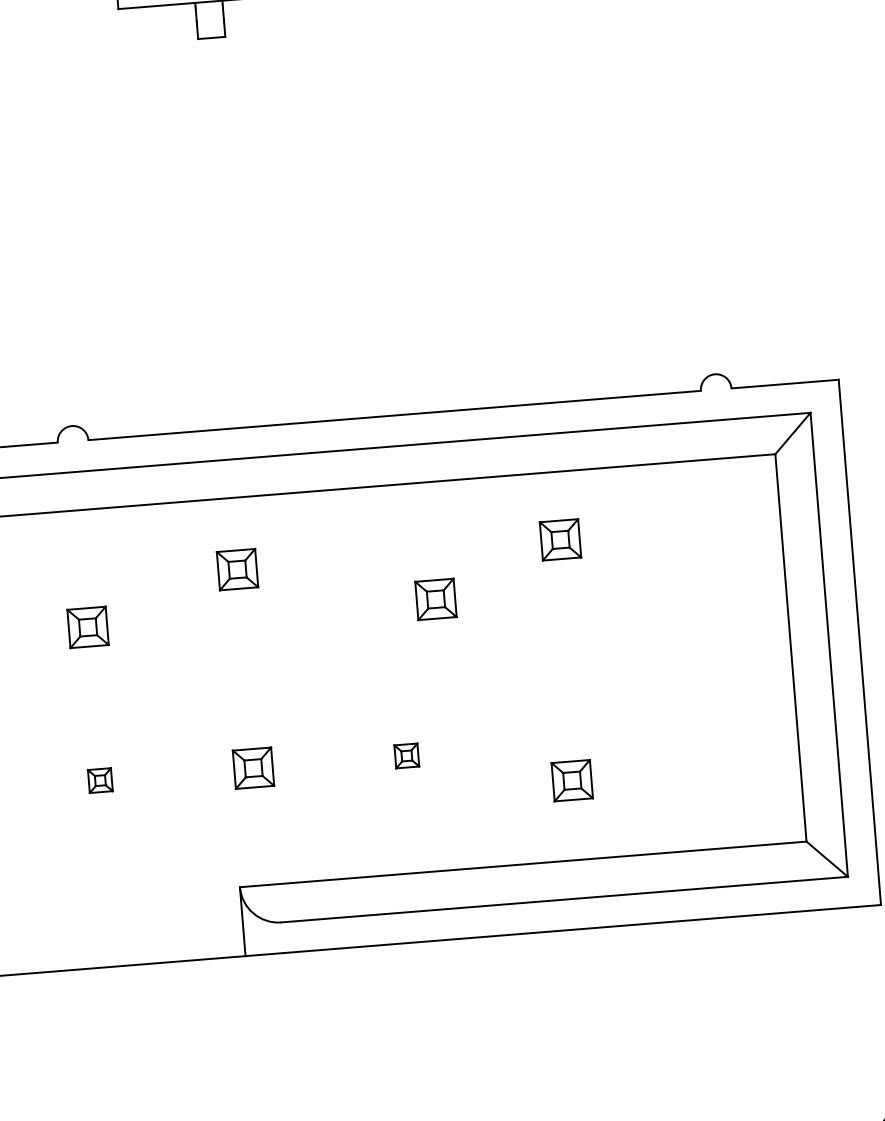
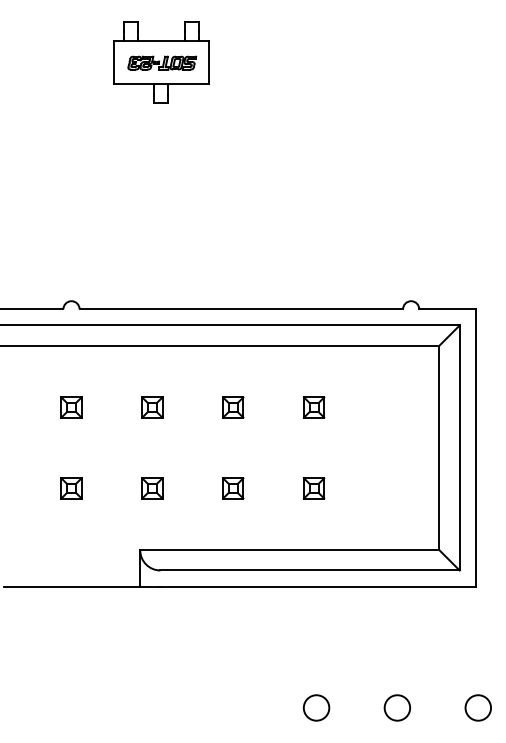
part: (561, 539) -> (314, 407), moved
part: (237, 569) -> (152, 407), moved
part: (436, 599) -> (233, 407), moved
part: (407, 756) -> (233, 488), size x1.67
part: (100, 780) -> (71, 488), size x1.67
part: (573, 780) -> (314, 488), moved

